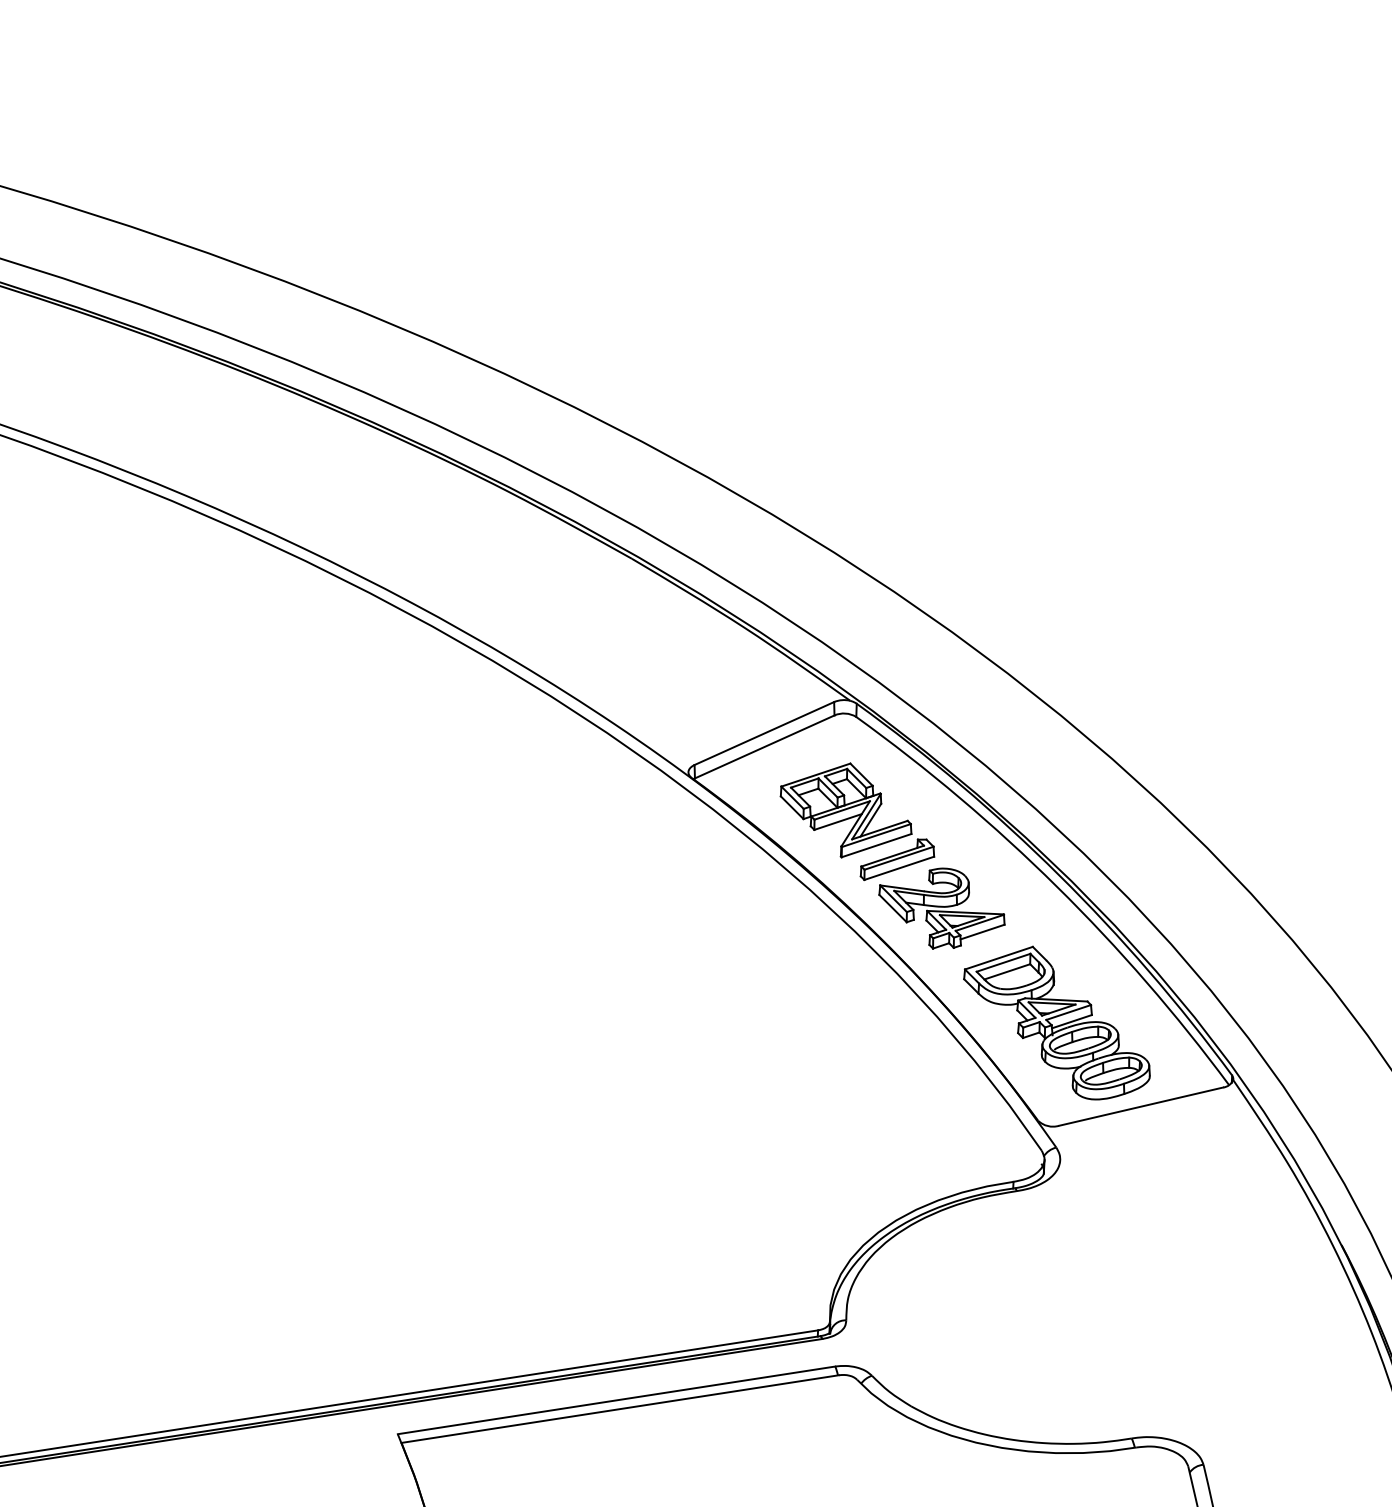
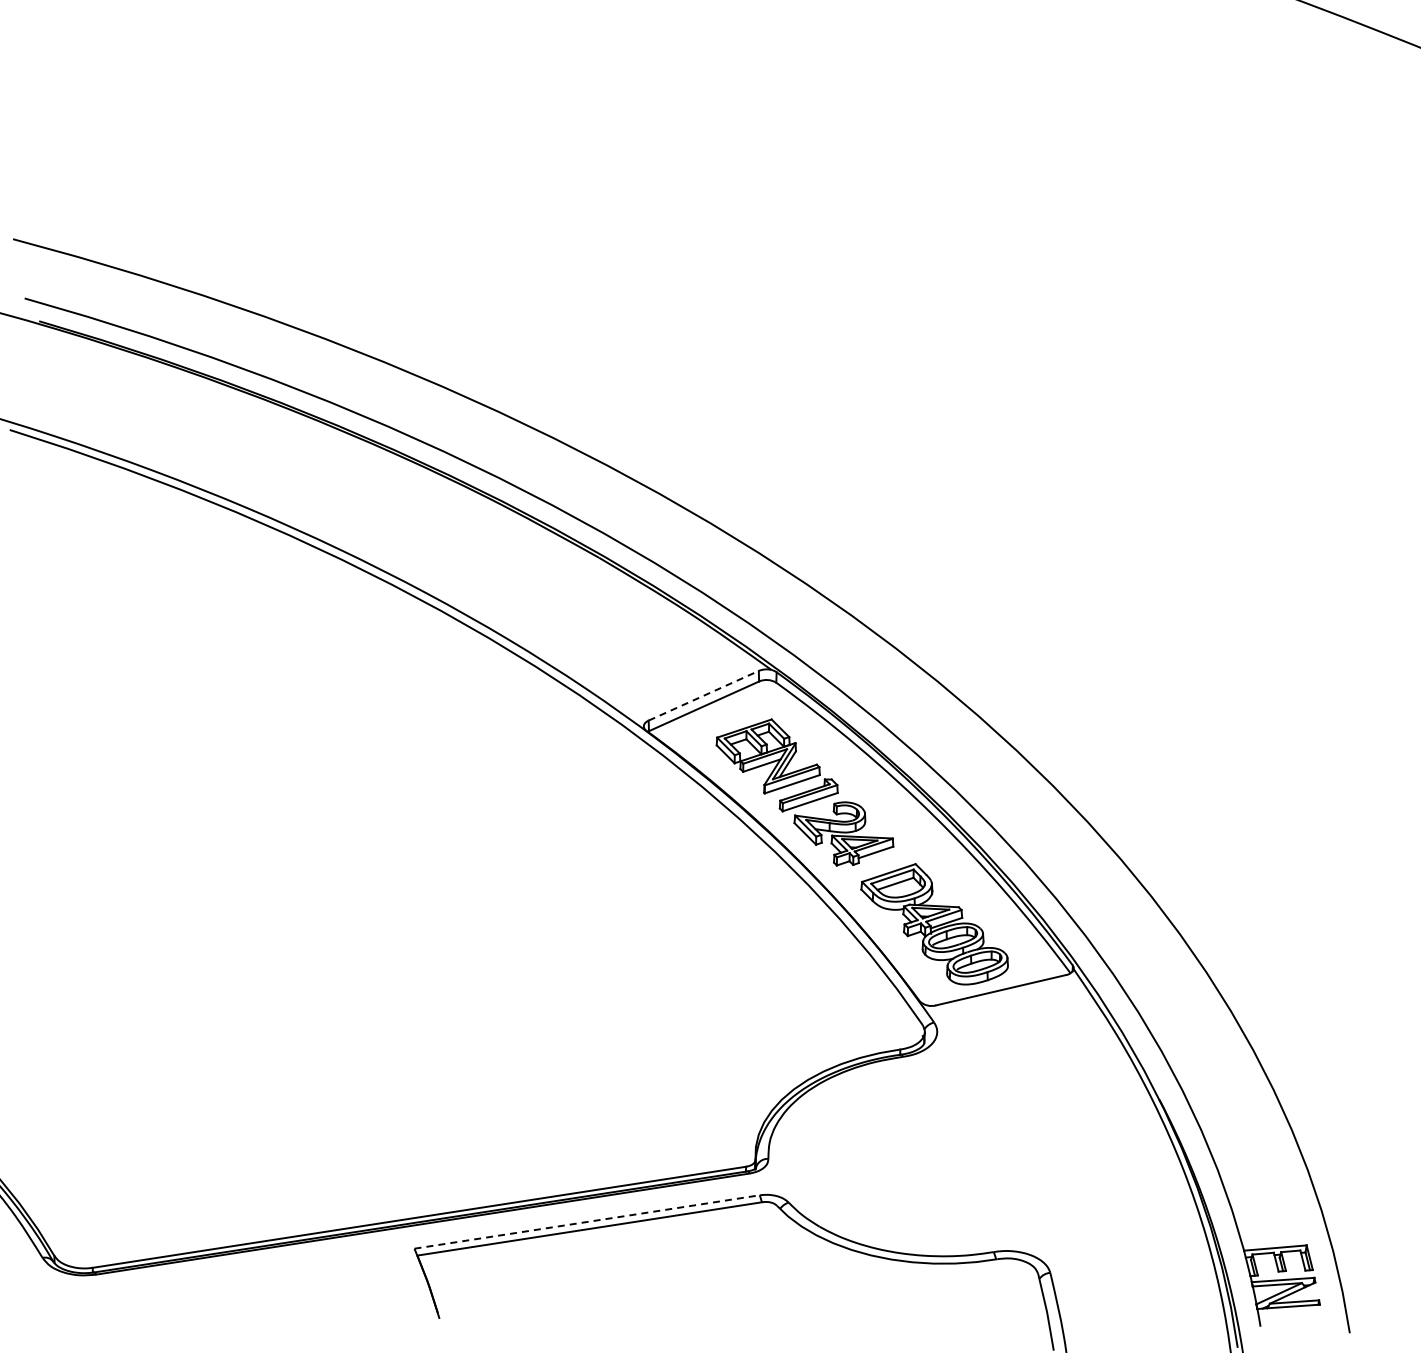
line: (765, 733) -> (704, 695), solid -> dashed
line: (617, 1401) -> (587, 1222), solid -> dashed

